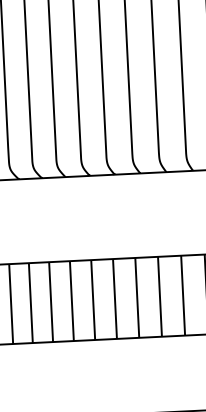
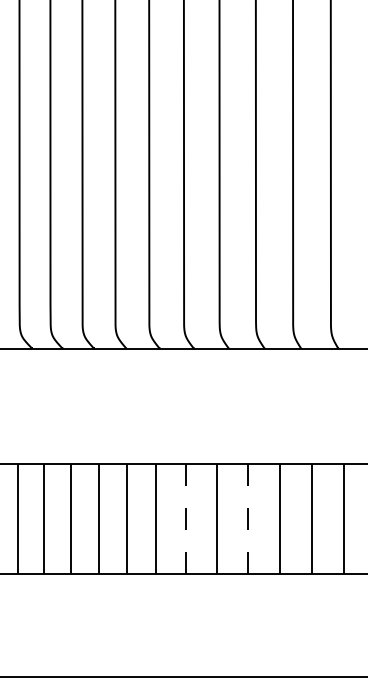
line: (159, 296) -> (247, 518), solid -> dashed
line: (115, 298) -> (186, 518), solid -> dashed

